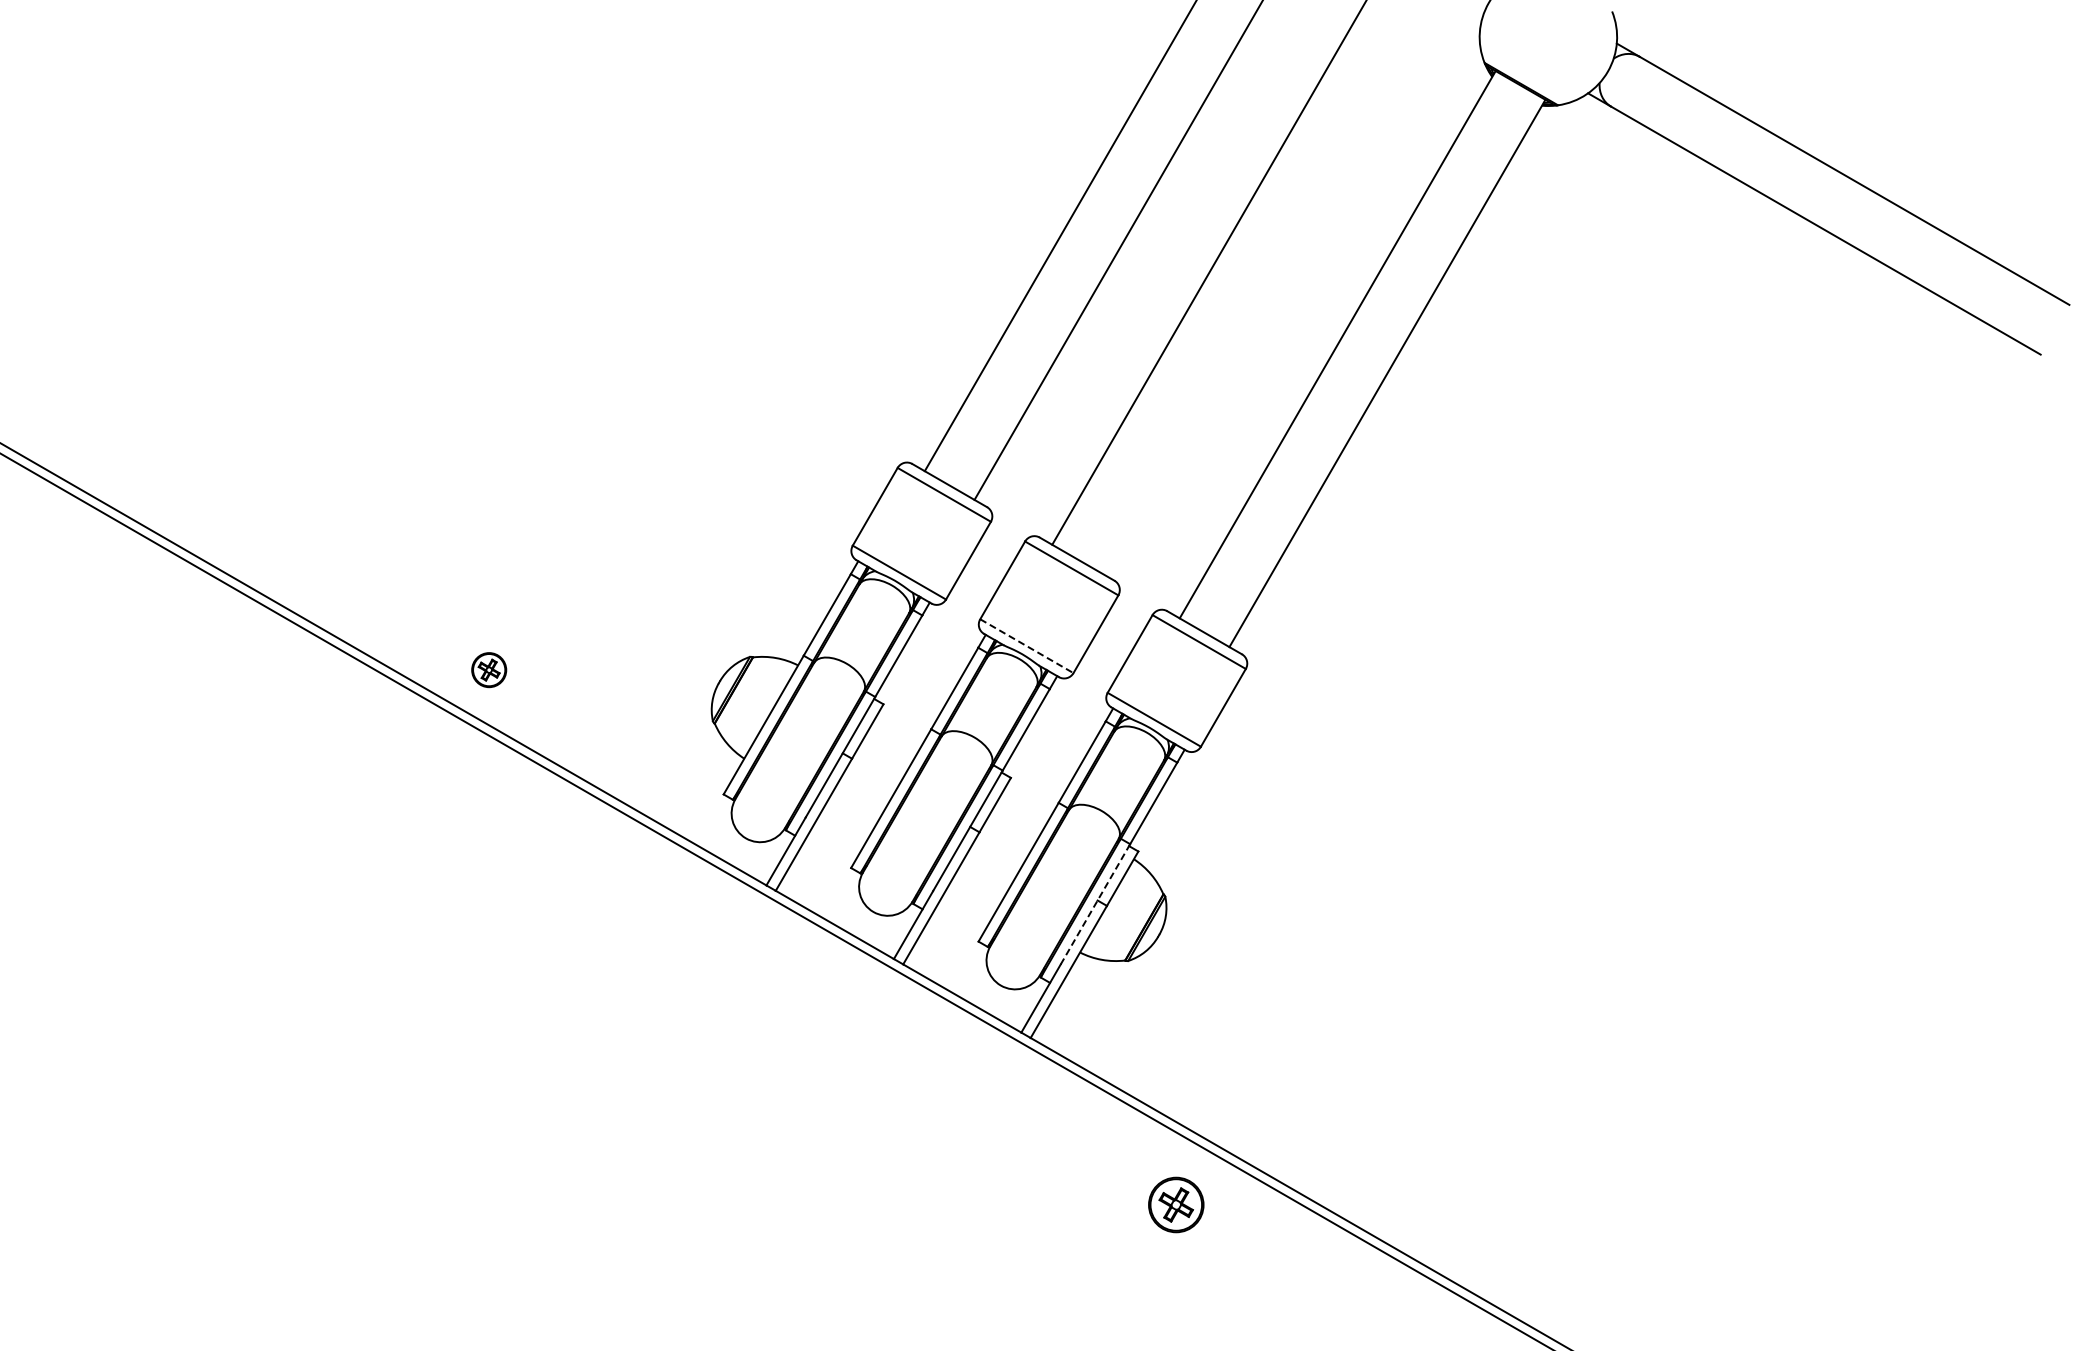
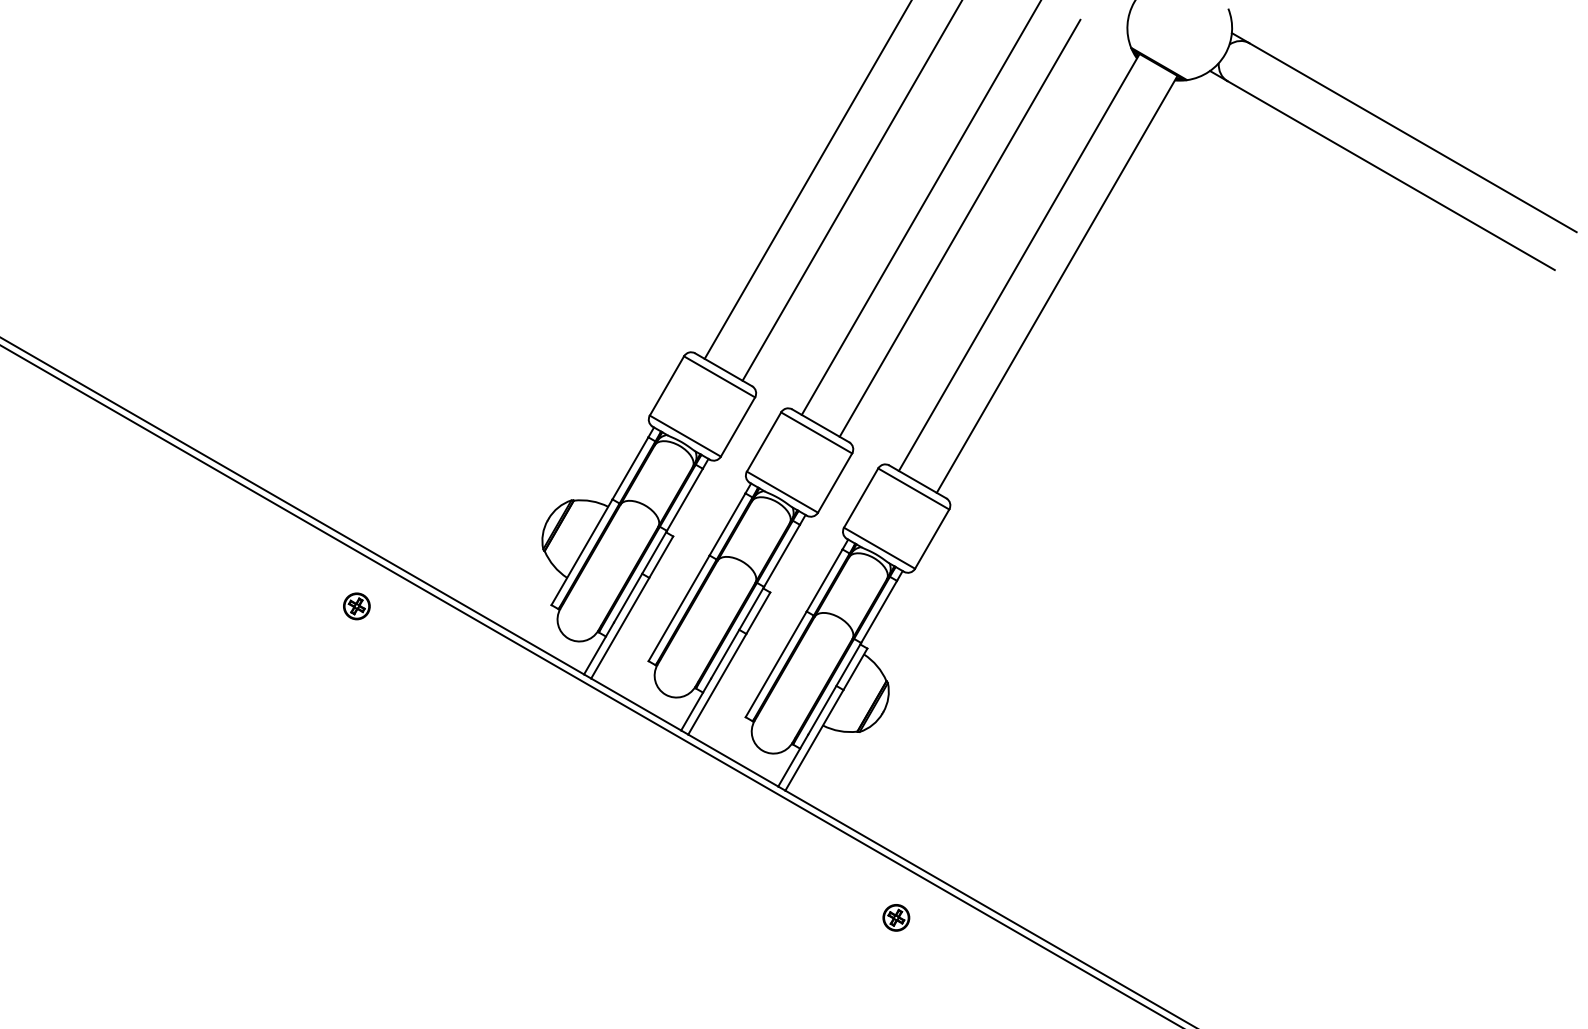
line: (1259, 299) -> (959, 228), added
line: (1026, 646) -> (782, 492), dashed -> solid
part: (489, 670) -> (357, 606), moved
line: (1095, 904) -> (834, 688), dashed -> solid
part: (1176, 1204) -> (896, 917), size x0.62

